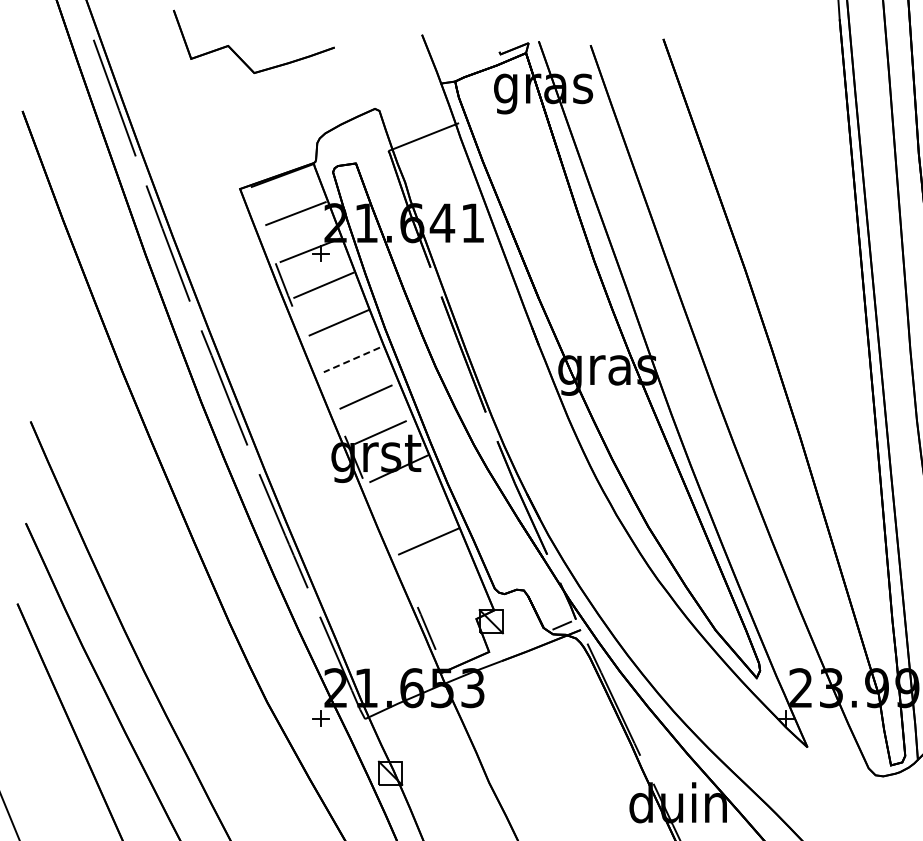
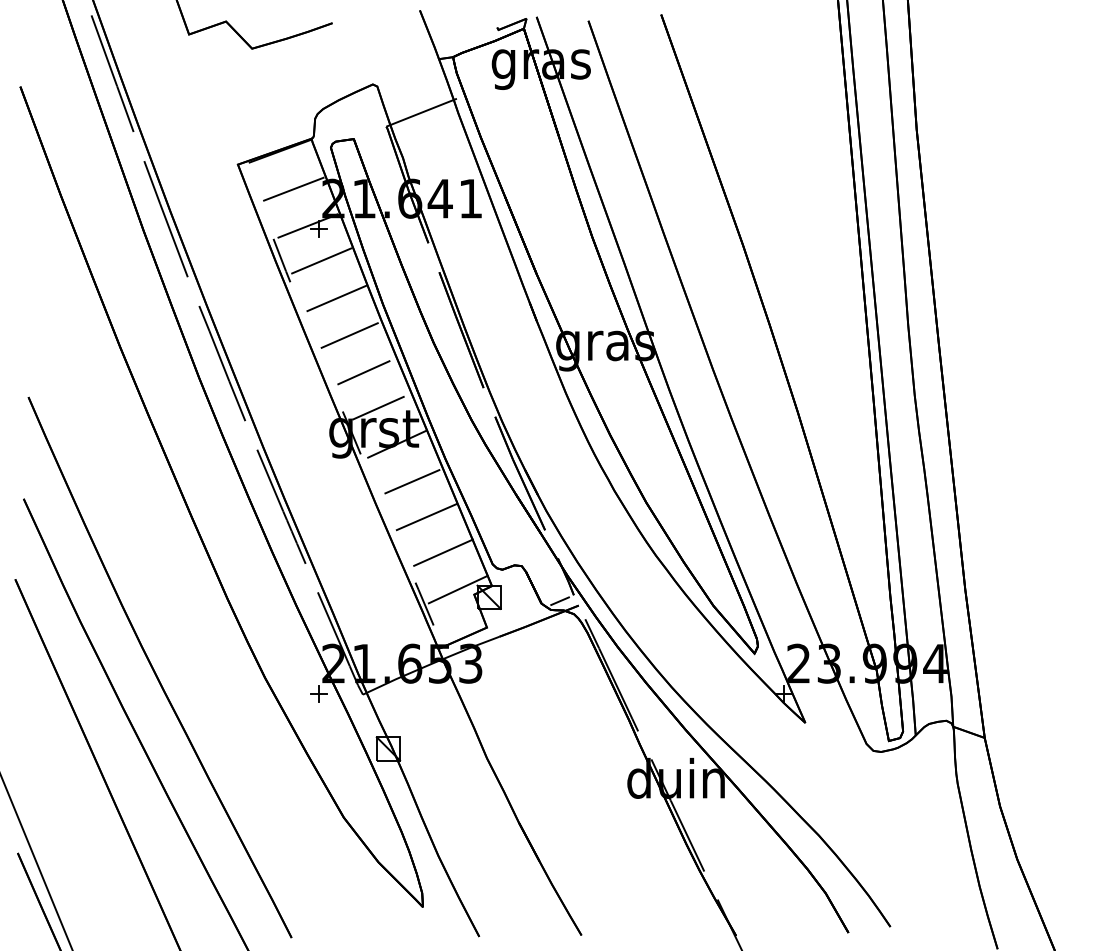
line: (351, 359) -> (349, 335), dashed -> solid
line: (414, 505) -> (412, 481), added
line: (445, 576) -> (443, 552), added
line: (459, 613) -> (457, 589), added

